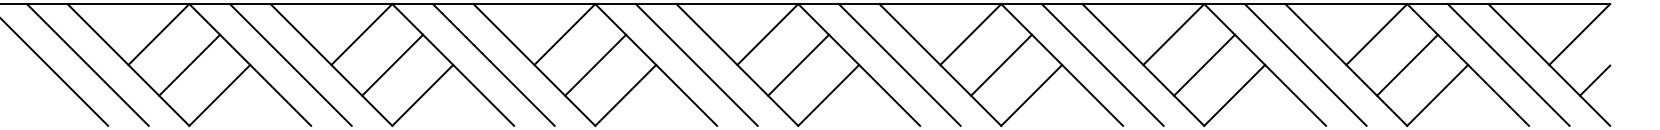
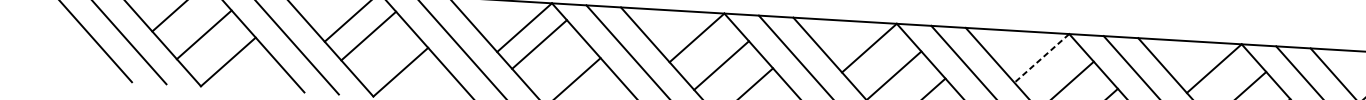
line: (1173, 34) -> (1041, 58), solid -> dashed
line: (392, 64) -> (368, 35), moved
line: (595, 64) -> (539, 43), moved

